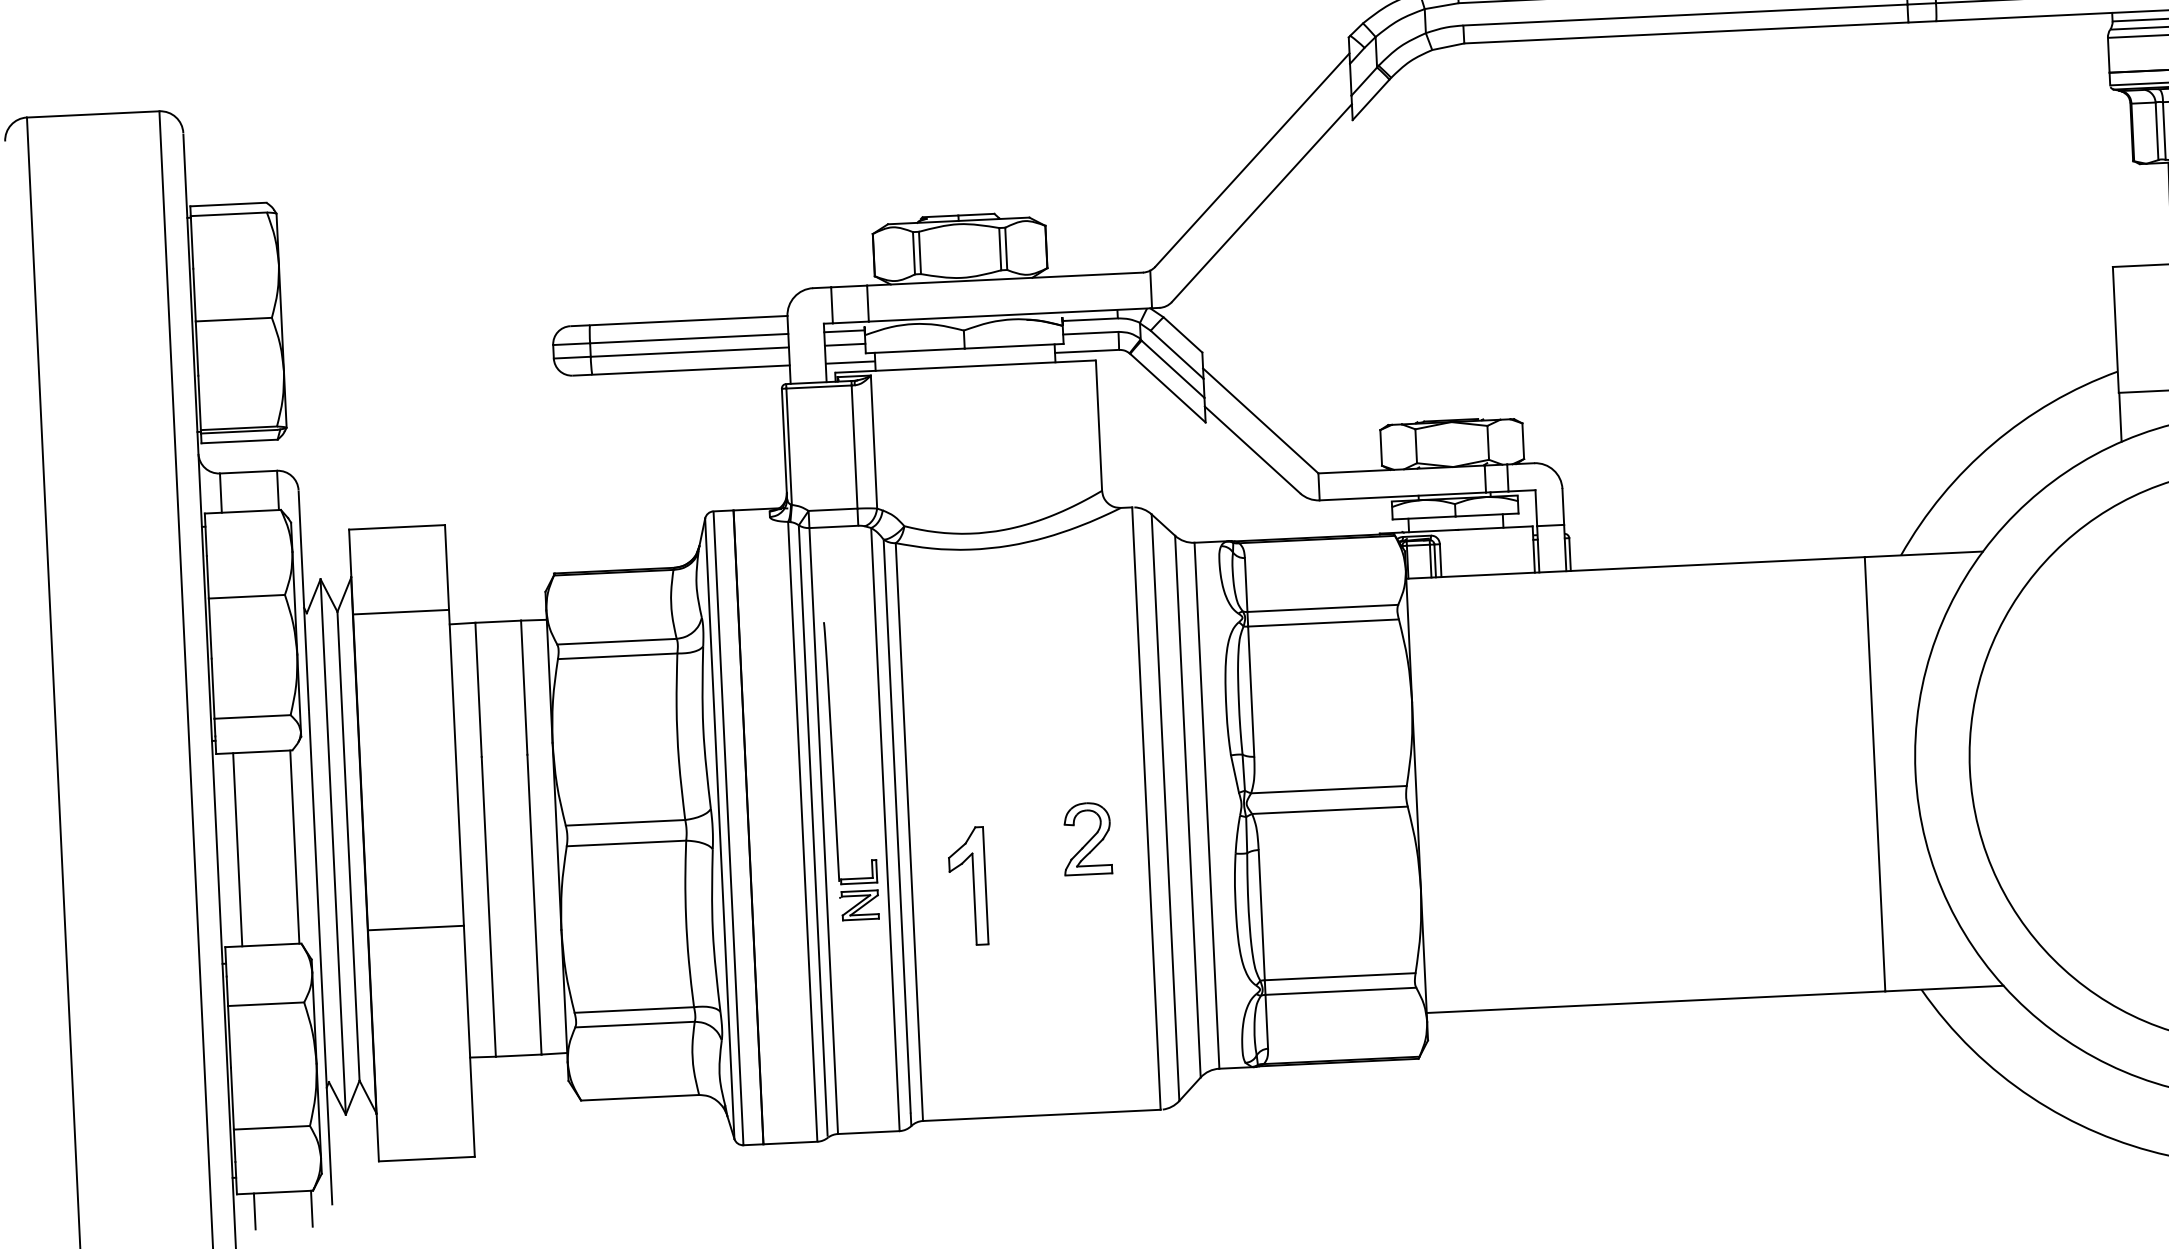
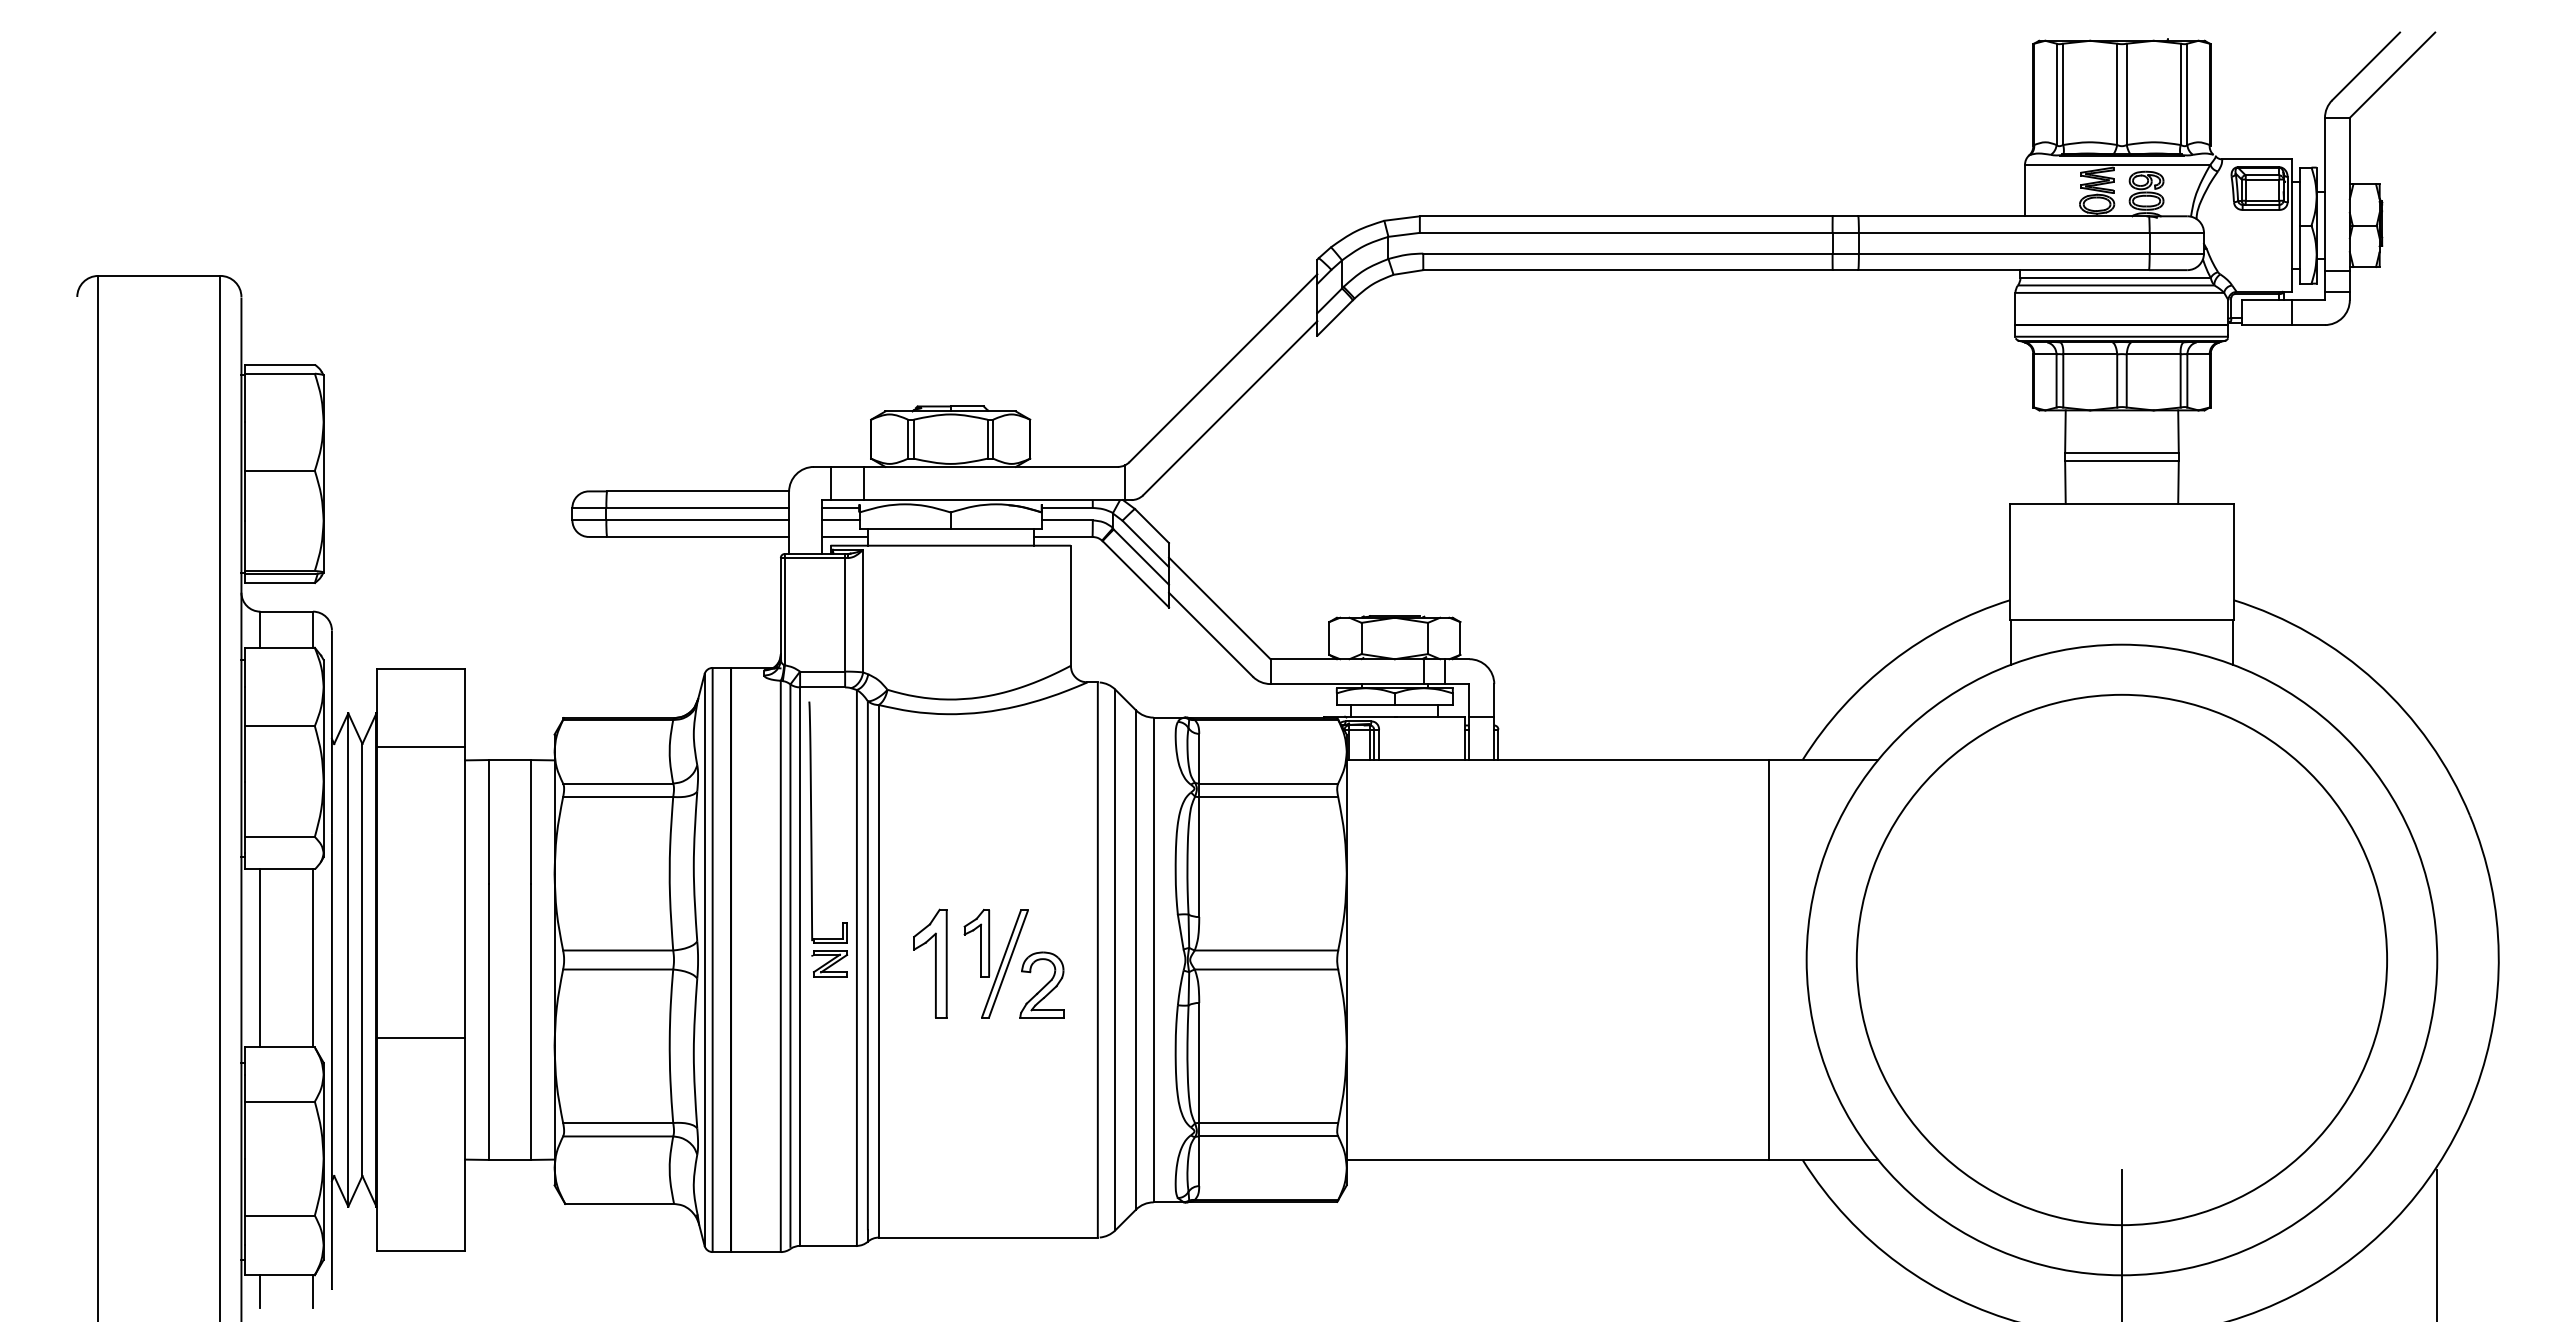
part: (834, 771) -> (812, 839), moved
part: (1035, 817) -> (995, 963), added
part: (968, 886) -> (930, 963), moved

